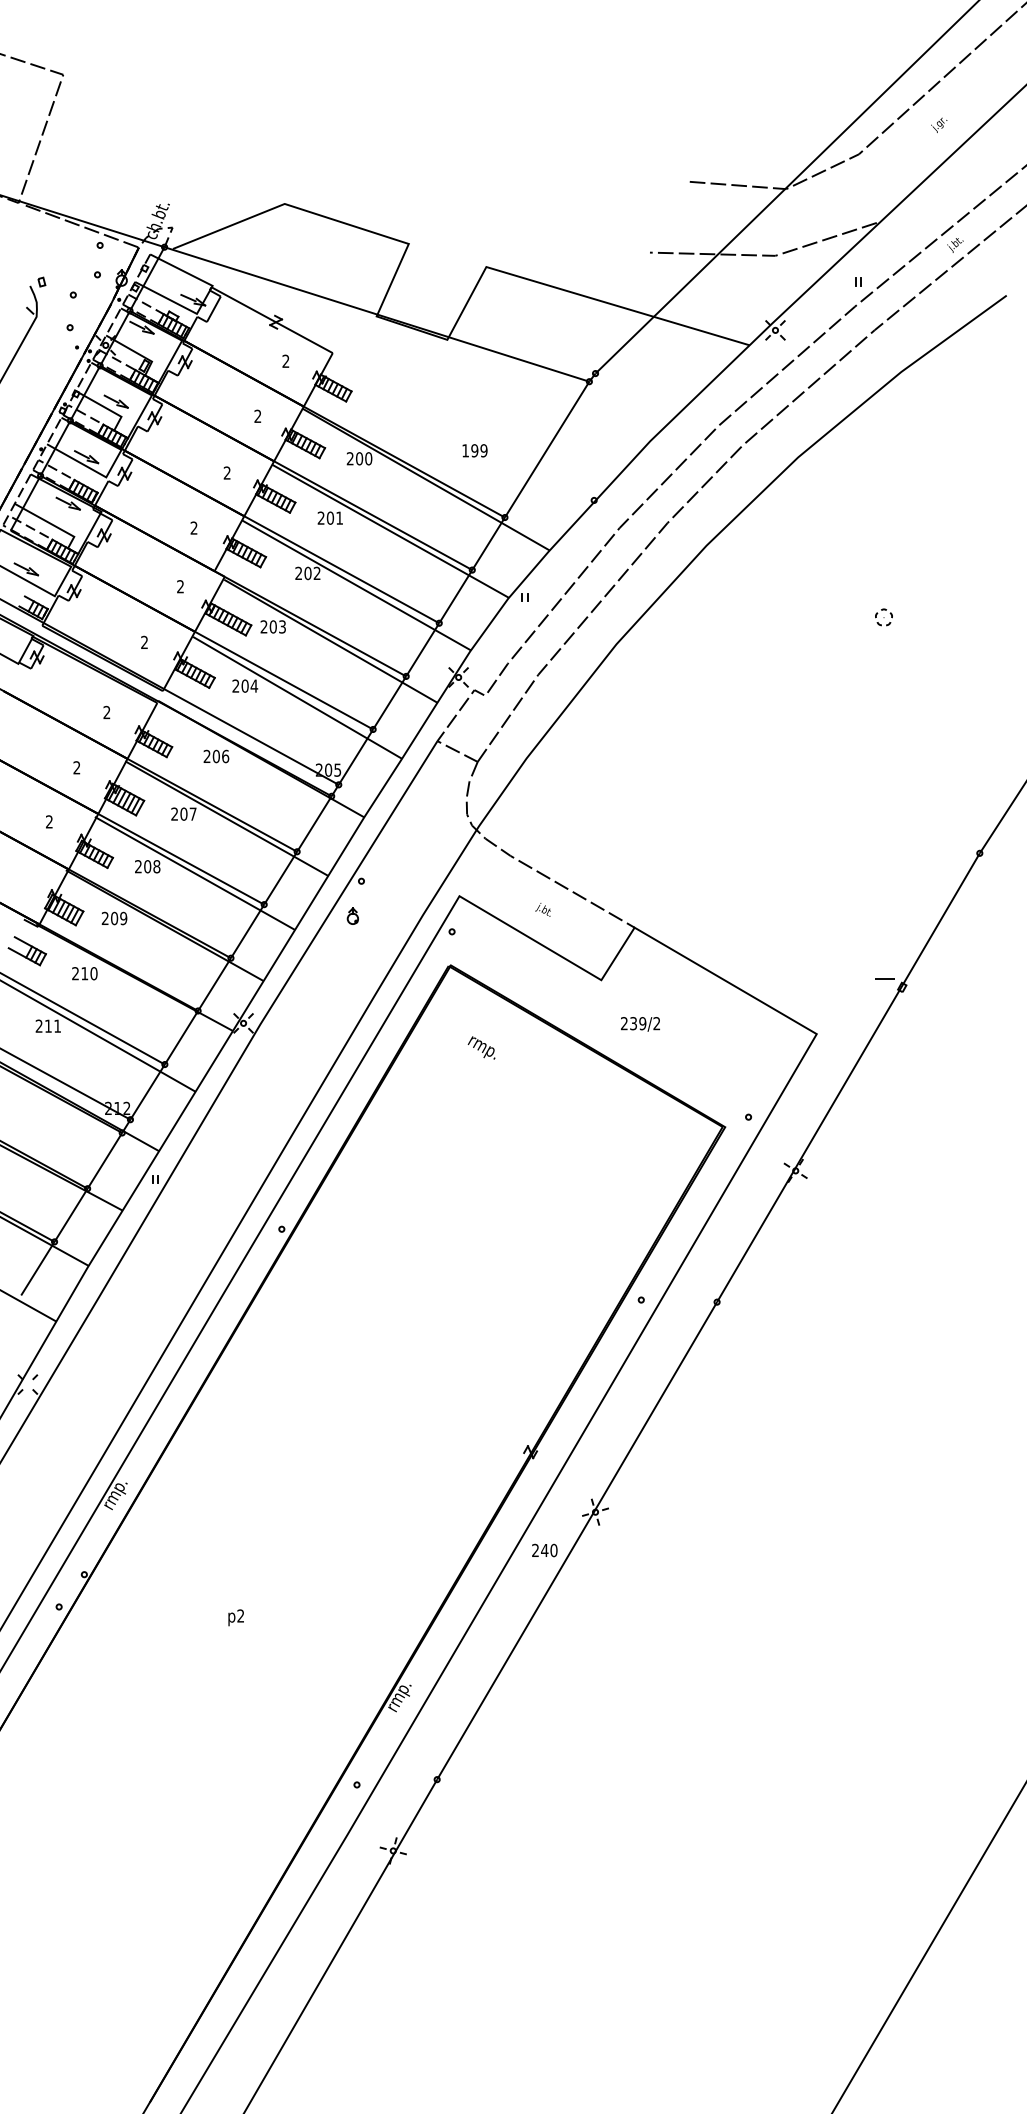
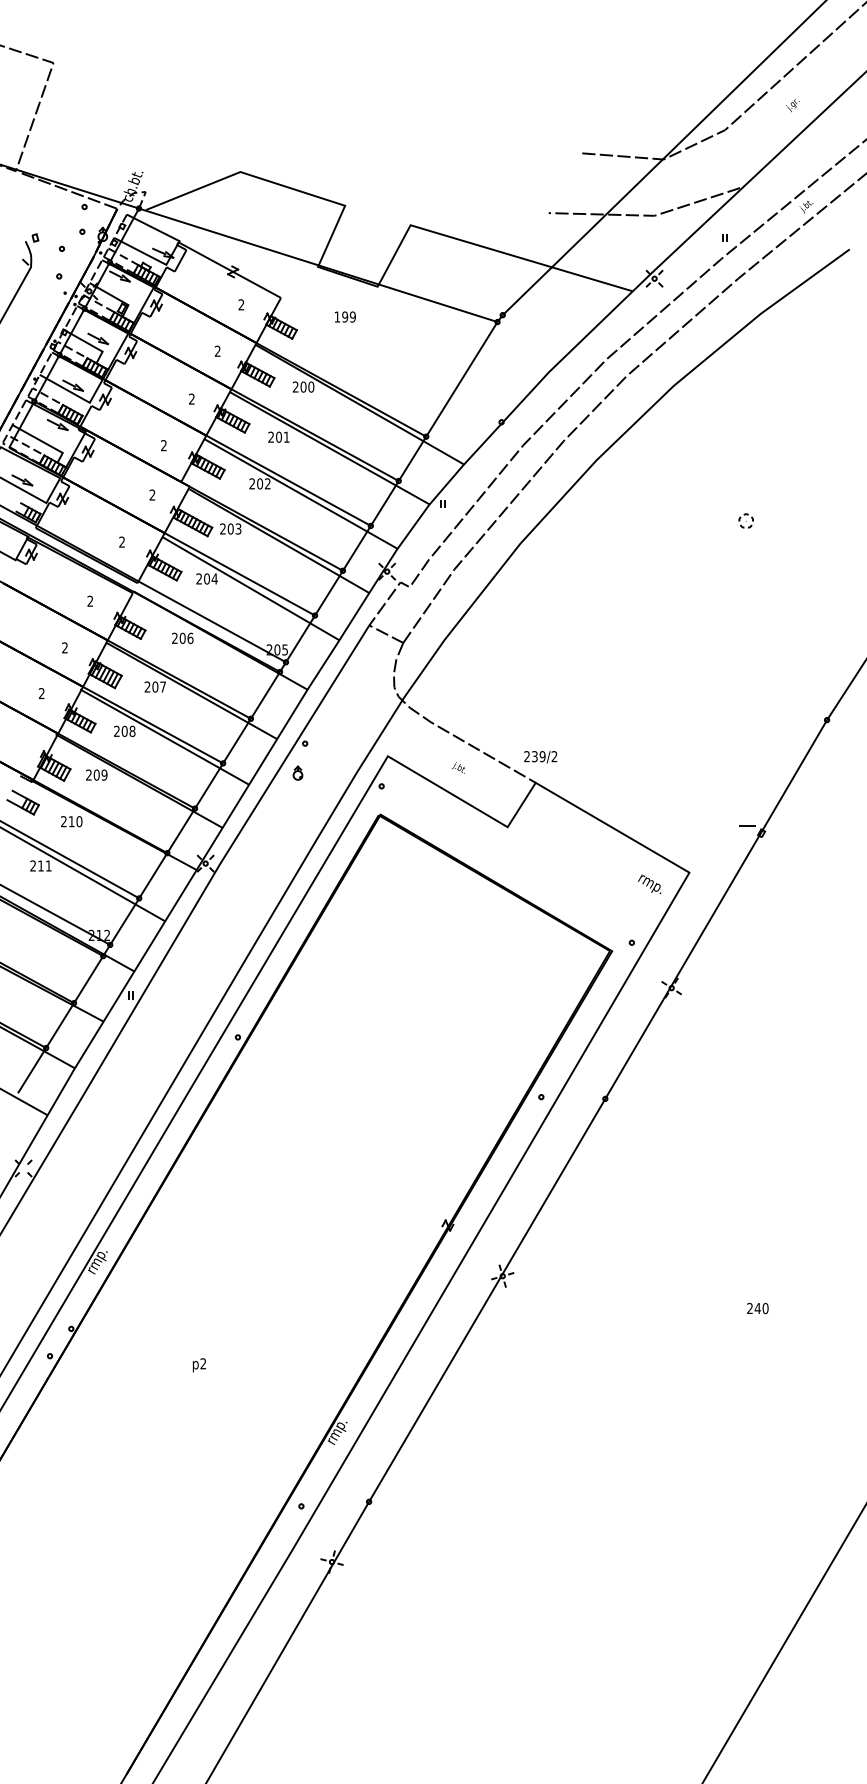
text: (474, 450) -> (344, 316), moved
text: (640, 1024) -> (540, 757), moved
text: (481, 1047) -> (649, 883), moved
text: (544, 1550) -> (757, 1308), moved

